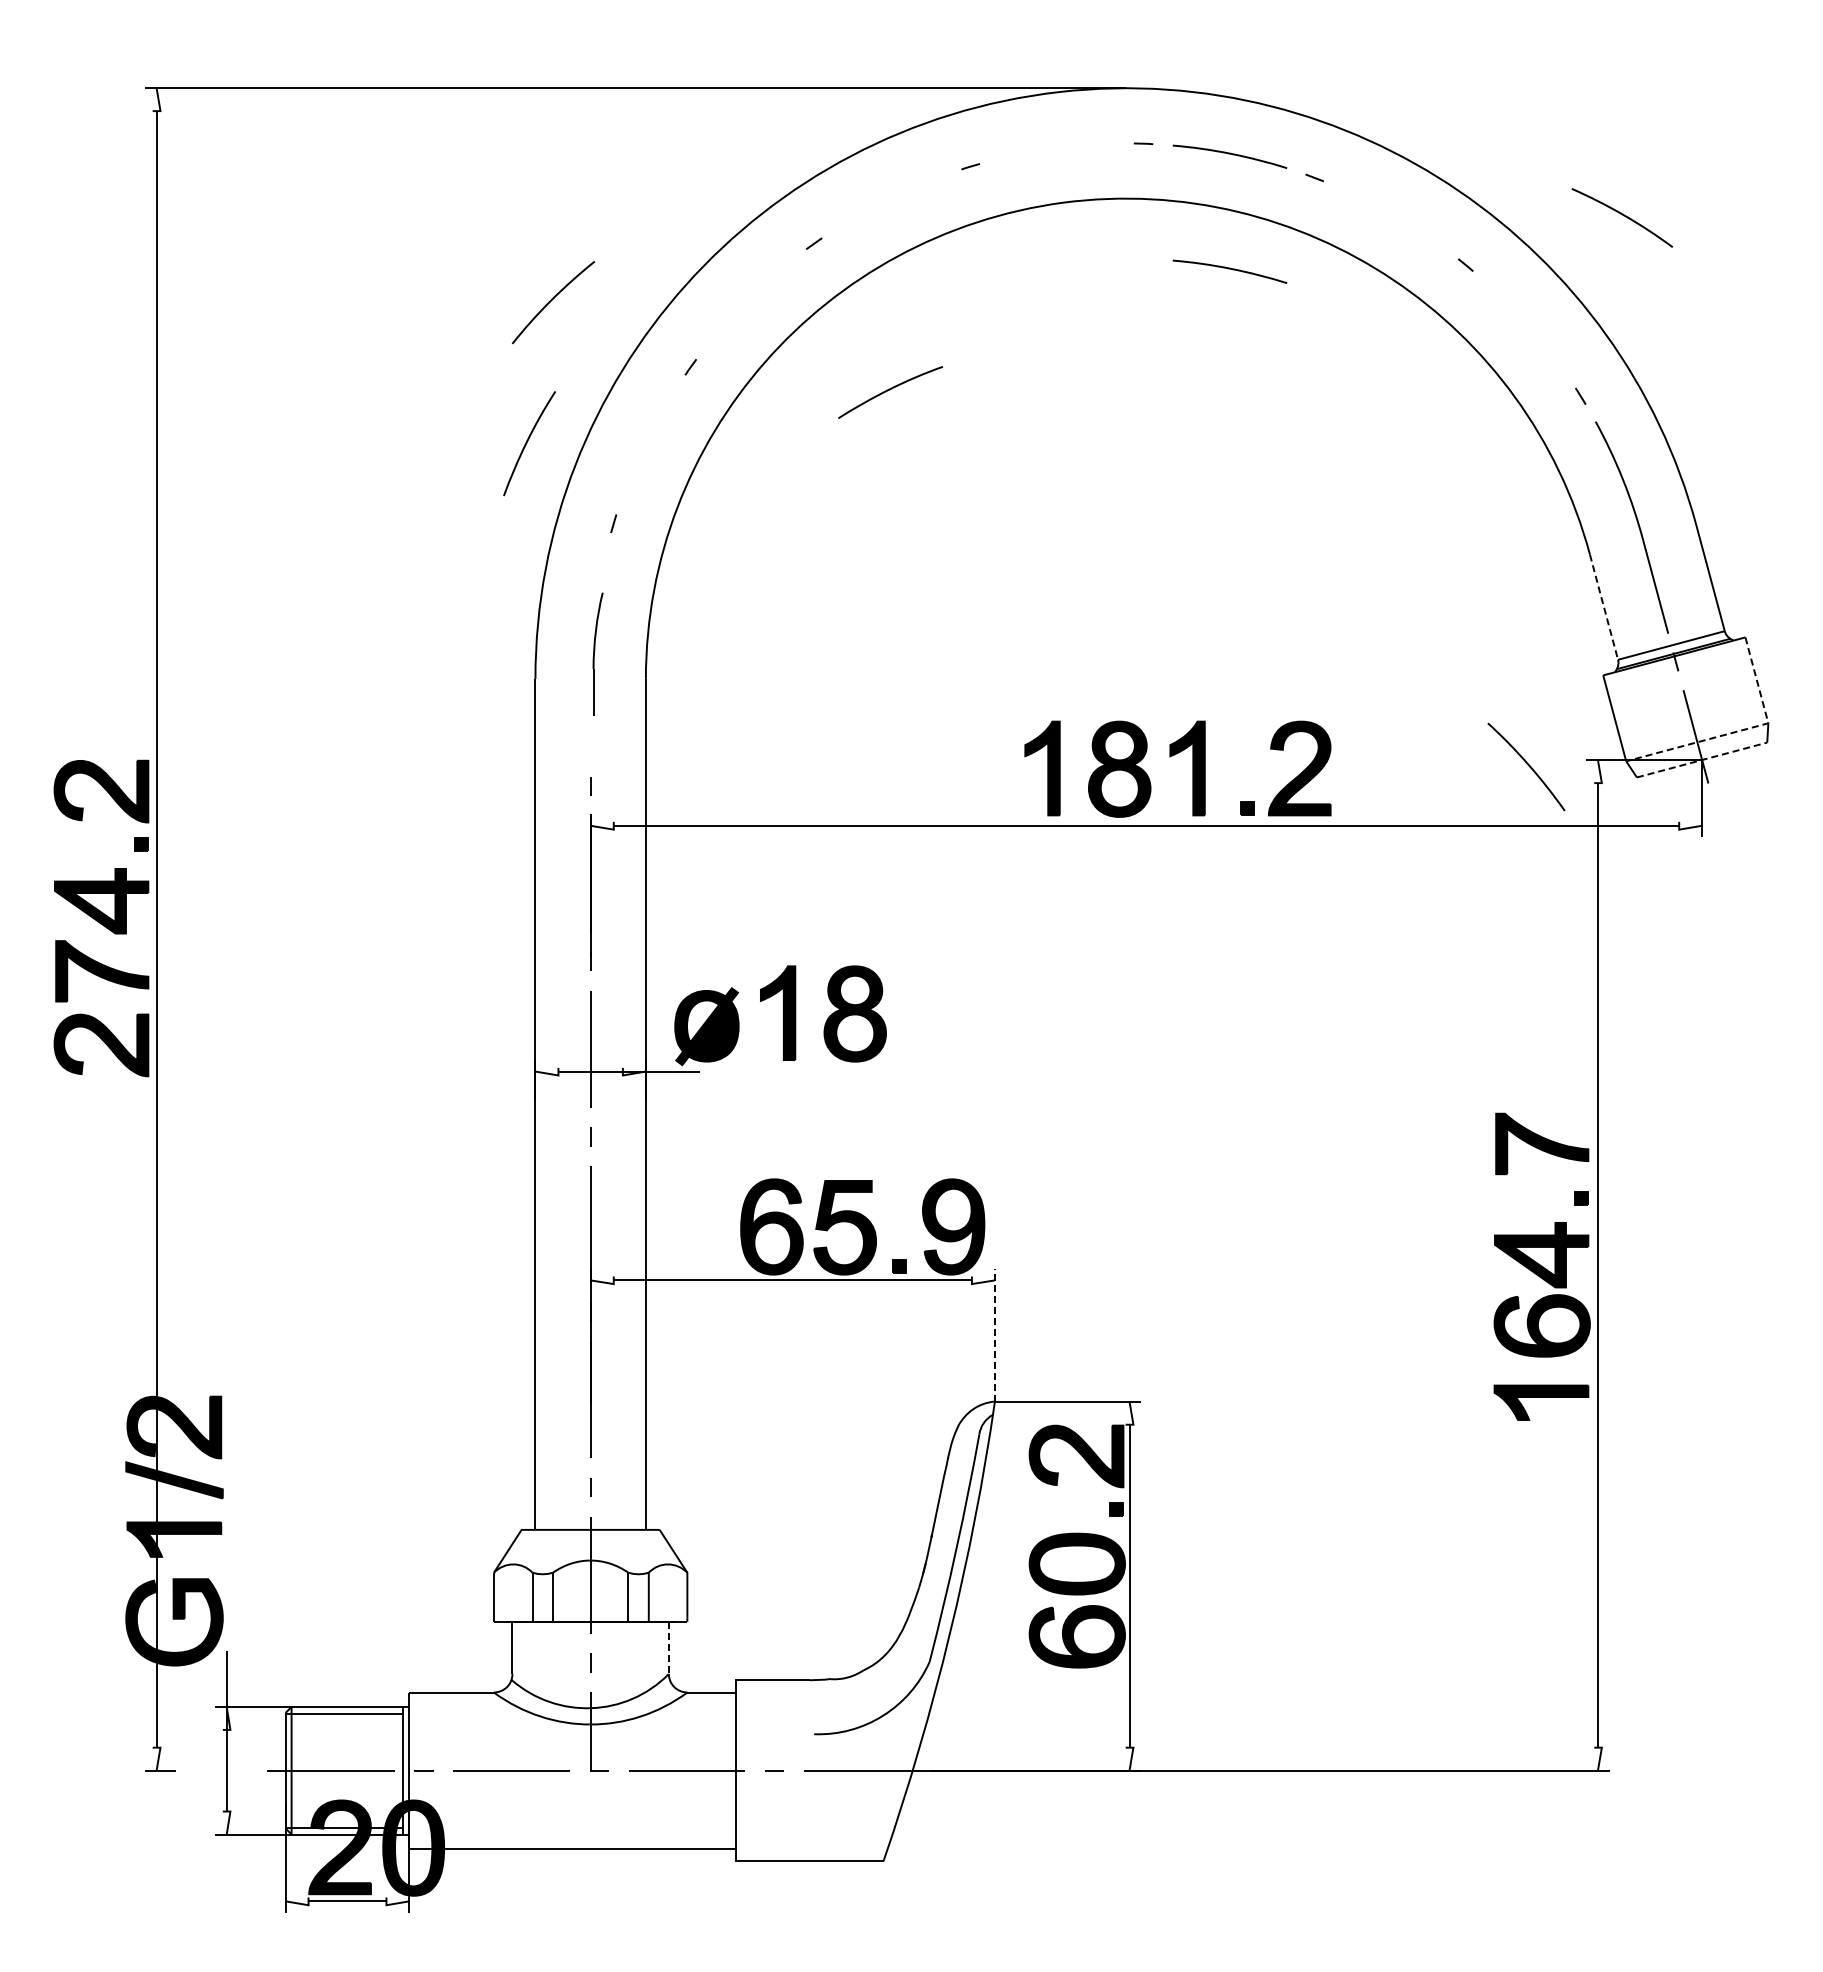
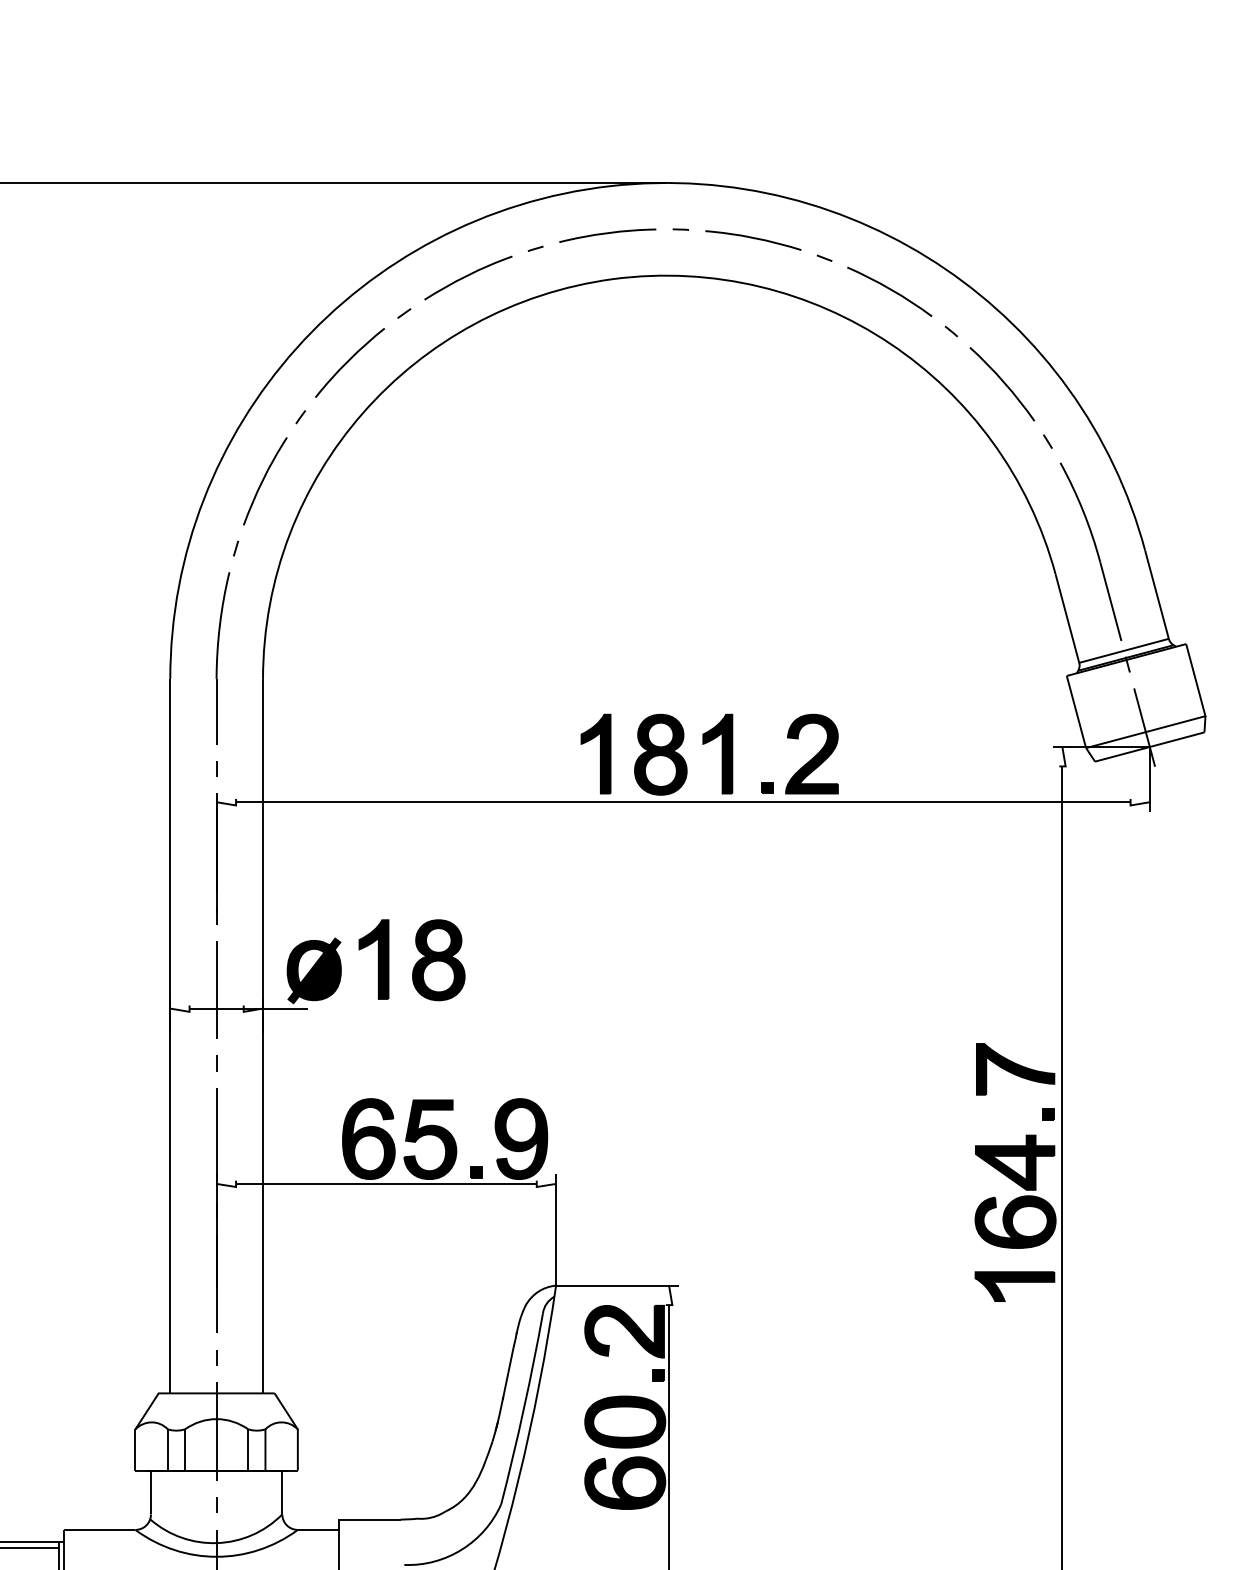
curve: (1056, 148) -> (607, 233), added
curve: (1622, 215) -> (889, 289), moved
curve: (1229, 269) -> (753, 335), removed
curve: (552, 300) -> (349, 361), moved
curve: (890, 390) -> (468, 276), moved
curve: (527, 443) -> (263, 481), moved
line: (1604, 607) -> (1067, 618), dashed -> solid
part: (597, 653) -> (222, 657), size x1.67
line: (1740, 730) -> (1182, 722), dashed -> solid
line: (1702, 759) -> (1150, 746), dashed -> solid
curve: (1527, 765) -> (1003, 383), moved
line: (994, 1334) -> (555, 1229), dashed -> solid
line: (668, 1648) -> (282, 1492), dashed -> solid

